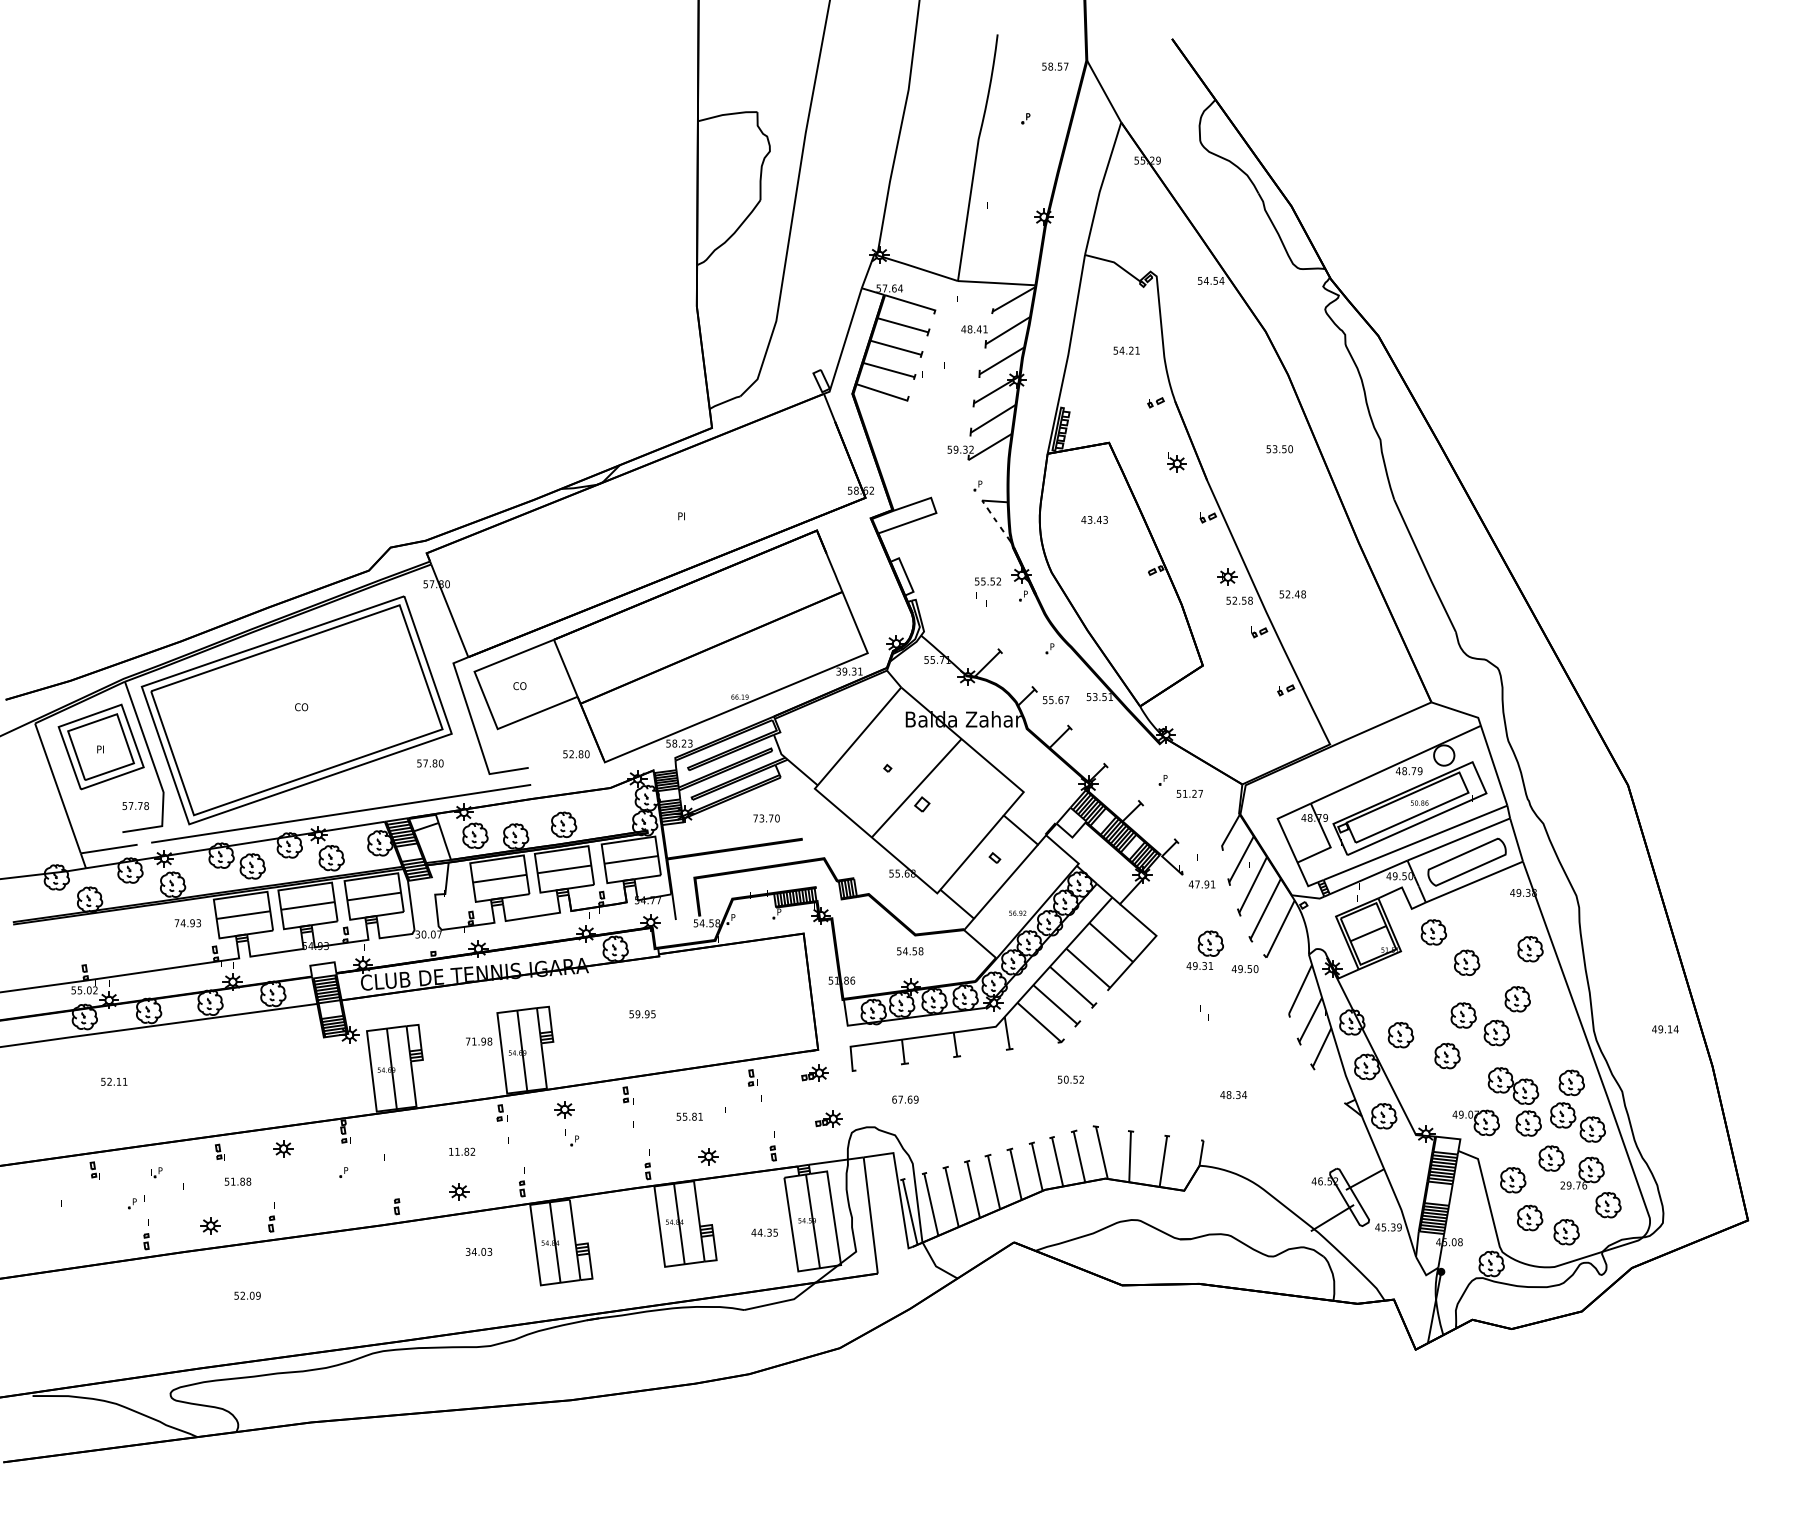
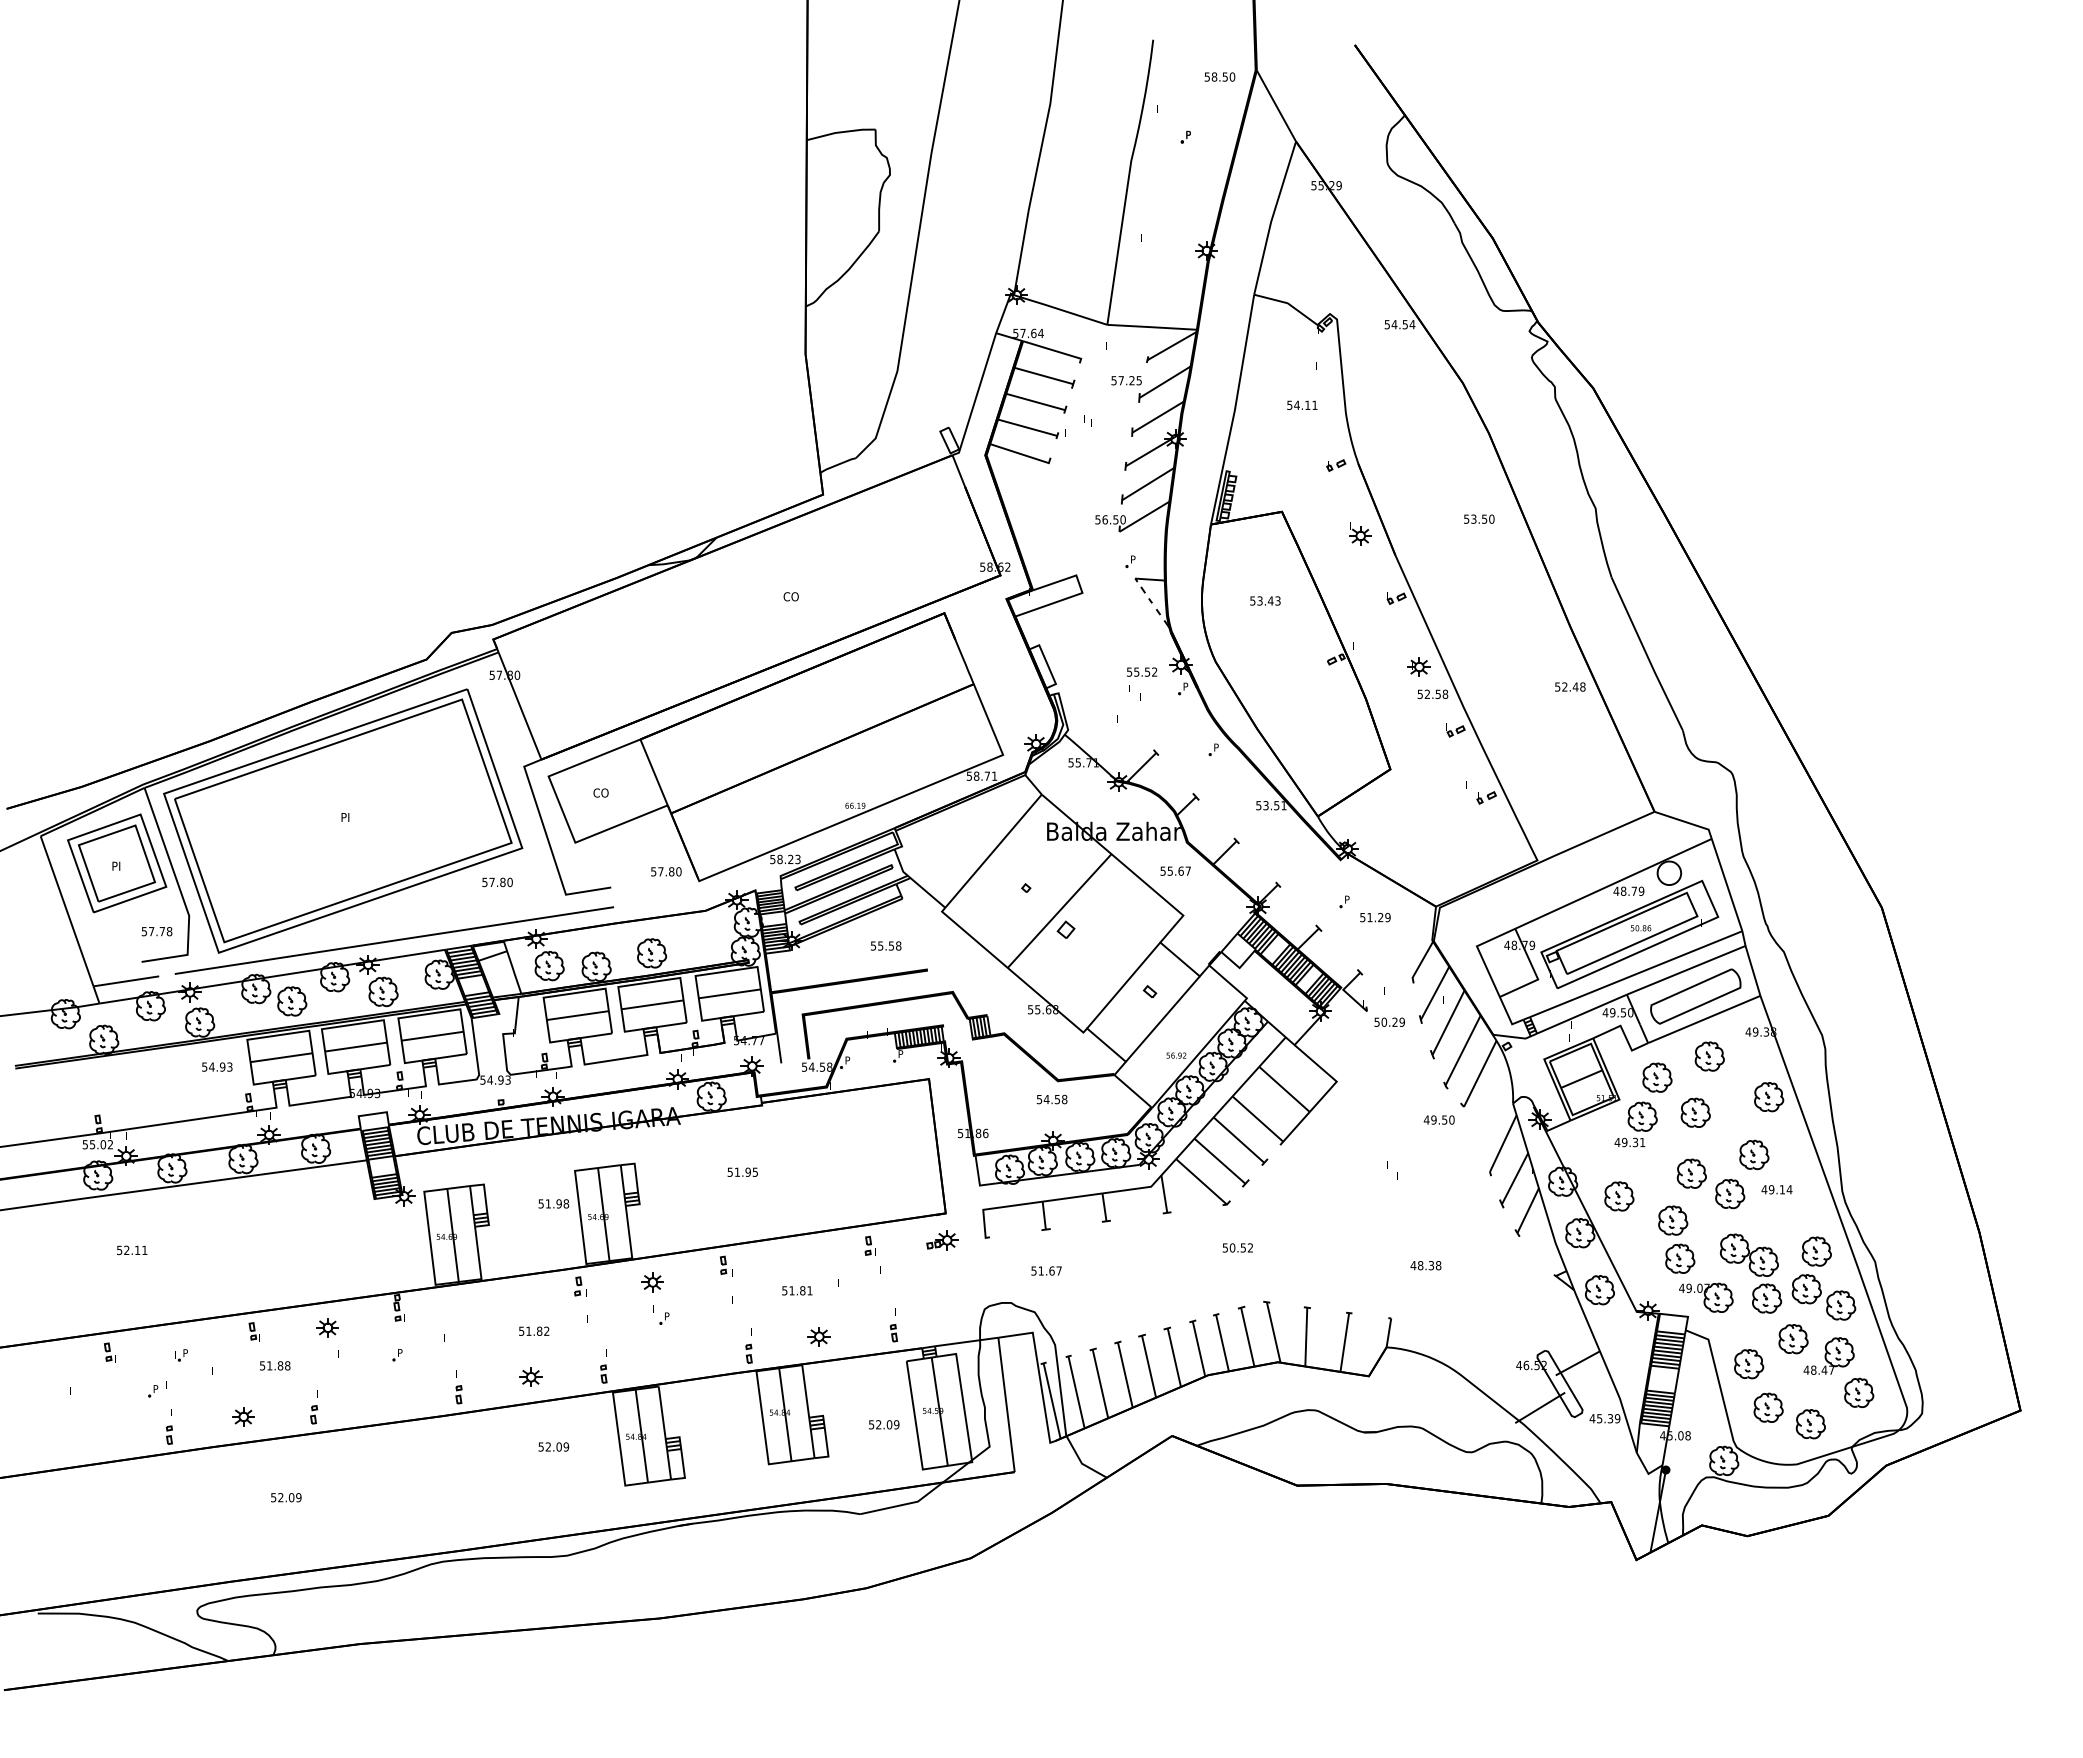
text: (1066, 66) -> (1232, 76), 58.57 -> 58.50
text: (974, 329) -> (1126, 380), 48.41 -> 57.25
text: (1131, 349) -> (1307, 404), 54.21 -> 54.11
text: (963, 449) -> (1113, 519), 59.32 -> 56.50
text: (683, 516) -> (790, 596), PI -> CO
text: (1083, 519) -> (1252, 600), 43.43 -> 53.43
text: (1292, 593) -> (1570, 686), moved
text: (846, 670) -> (978, 775), 39.31 -> 58.71
text: (1055, 699) -> (1175, 870), moved
text: (301, 707) -> (348, 817), CO -> PI
text: (571, 754) -> (660, 871), 52.80 -> 57.80
text: (1200, 793) -> (1387, 917), 51.27 -> 51.29
text: (766, 818) -> (885, 945), 73.70 -> 55.58
text: (1202, 883) -> (1389, 1021), 47.91 -> 50.29
part: (1478, 914) -> (1709, 1056), added
text: (176, 922) -> (204, 1066), 74.93 -> 54.93
text: (428, 933) -> (495, 1079), 30.07 -> 54.93
part: (1204, 950) -> (1635, 1124), moved
text: (637, 1013) -> (737, 1171), 59.95 -> 51.95
text: (1664, 1029) -> (1776, 1189), moved
text: (467, 1041) -> (540, 1203), 71.98 -> 51.98
part: (1453, 1088) -> (1680, 1258), added
text: (1244, 1094) -> (1438, 1265), 48.34 -> 48.38
text: (905, 1099) -> (1046, 1270), 67.69 -> 51.67
text: (684, 1116) -> (791, 1290), 55.81 -> 51.81
part: (829, 1119) -> (958, 1293), removed
text: (451, 1151) -> (521, 1330), 11.82 -> 51.82
text: (1573, 1184) -> (1818, 1369), 29.76 -> 48.47
text: (764, 1232) -> (883, 1424), 44.35 -> 52.09
text: (478, 1251) -> (553, 1446), 34.03 -> 52.09

